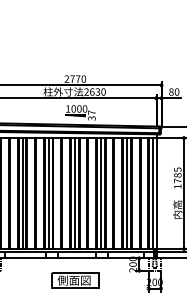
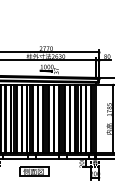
part: (75, 280) -> (34, 171), moved

